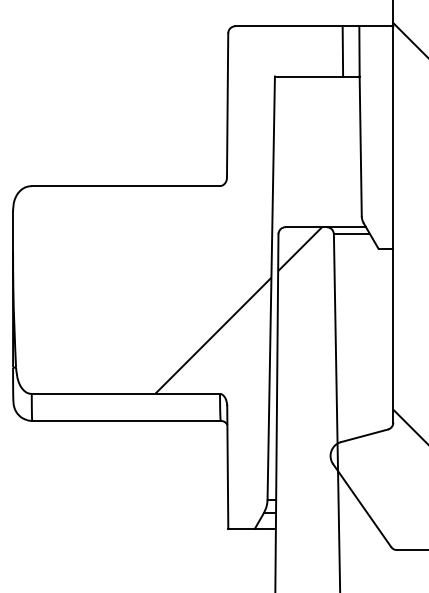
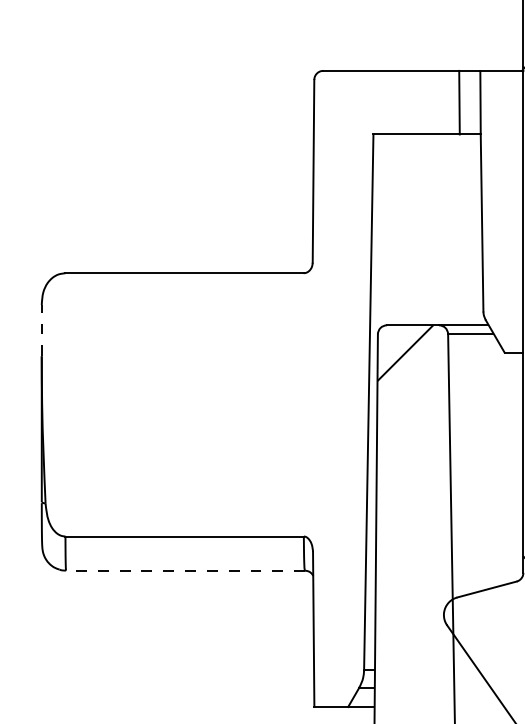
line: (13, 230) -> (42, 329), solid -> dashed
hatch: (213, 335) -> (295, 462), removed
line: (126, 420) -> (185, 570), solid -> dashed

